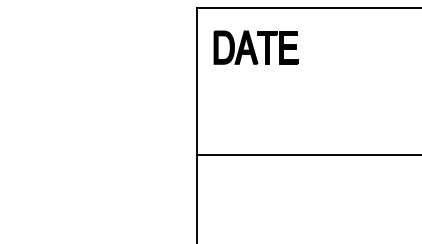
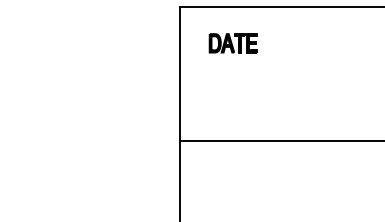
part: (254, 47) -> (232, 43), size x0.62

